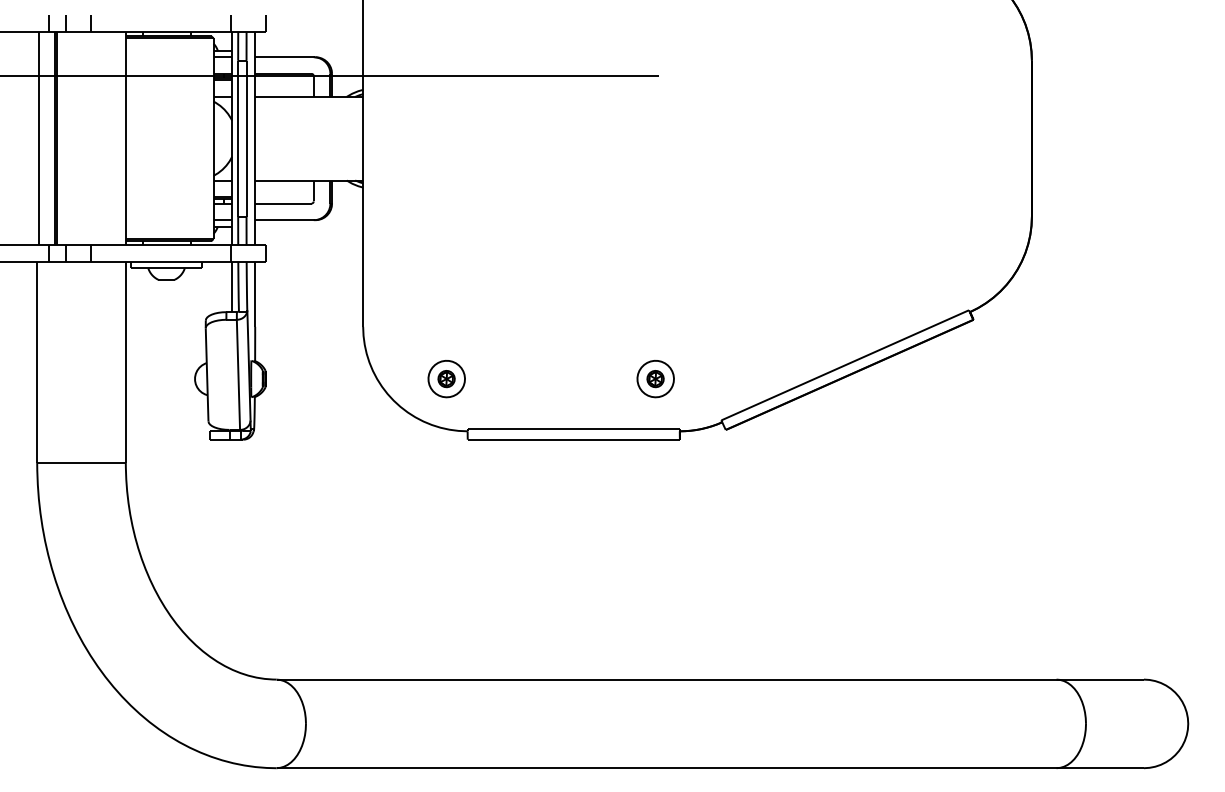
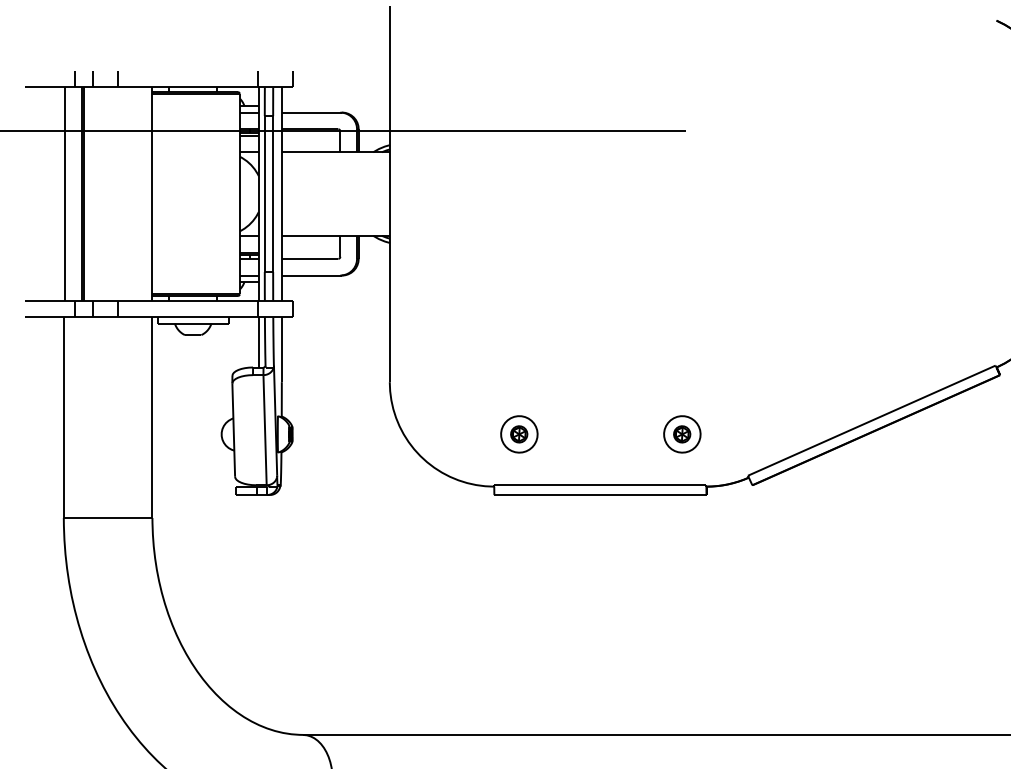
part: (446, 379) -> (519, 434), moved

